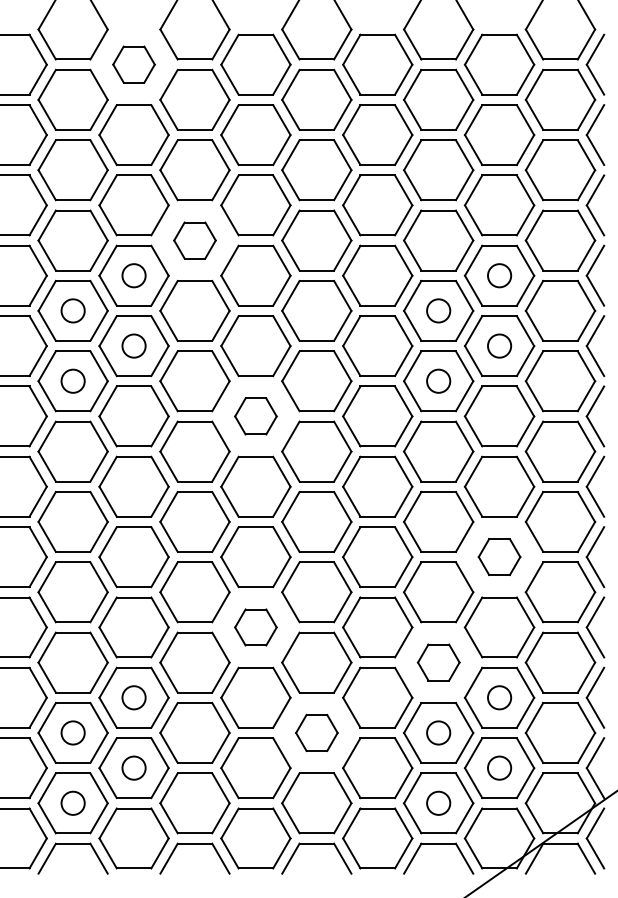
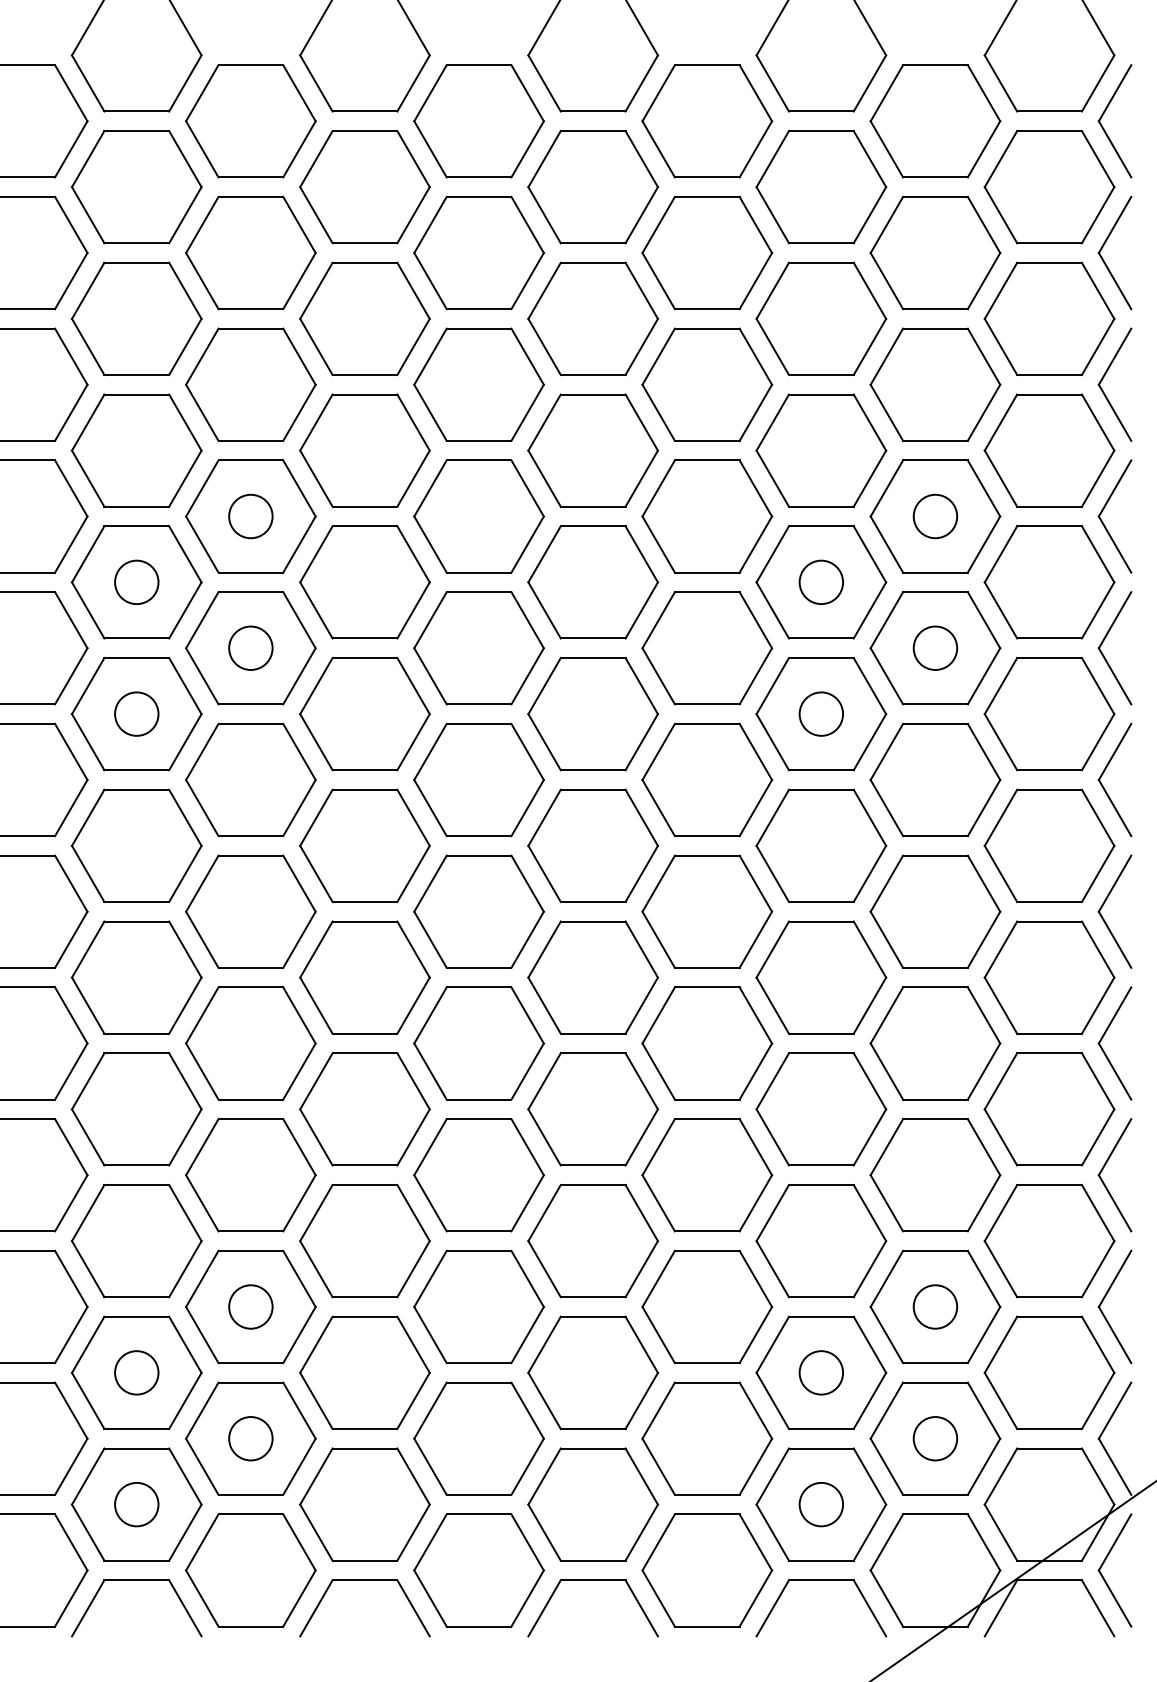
part: (133, 64) -> (249, 120), size x1.67
part: (194, 240) -> (364, 450), size x1.67
part: (255, 416) -> (478, 780), size x1.67
part: (499, 556) -> (935, 1042), size x1.67
part: (255, 627) -> (478, 1175), size x1.67
part: (438, 662) -> (821, 1240), size x1.67
part: (316, 732) -> (592, 1371), size x1.67

